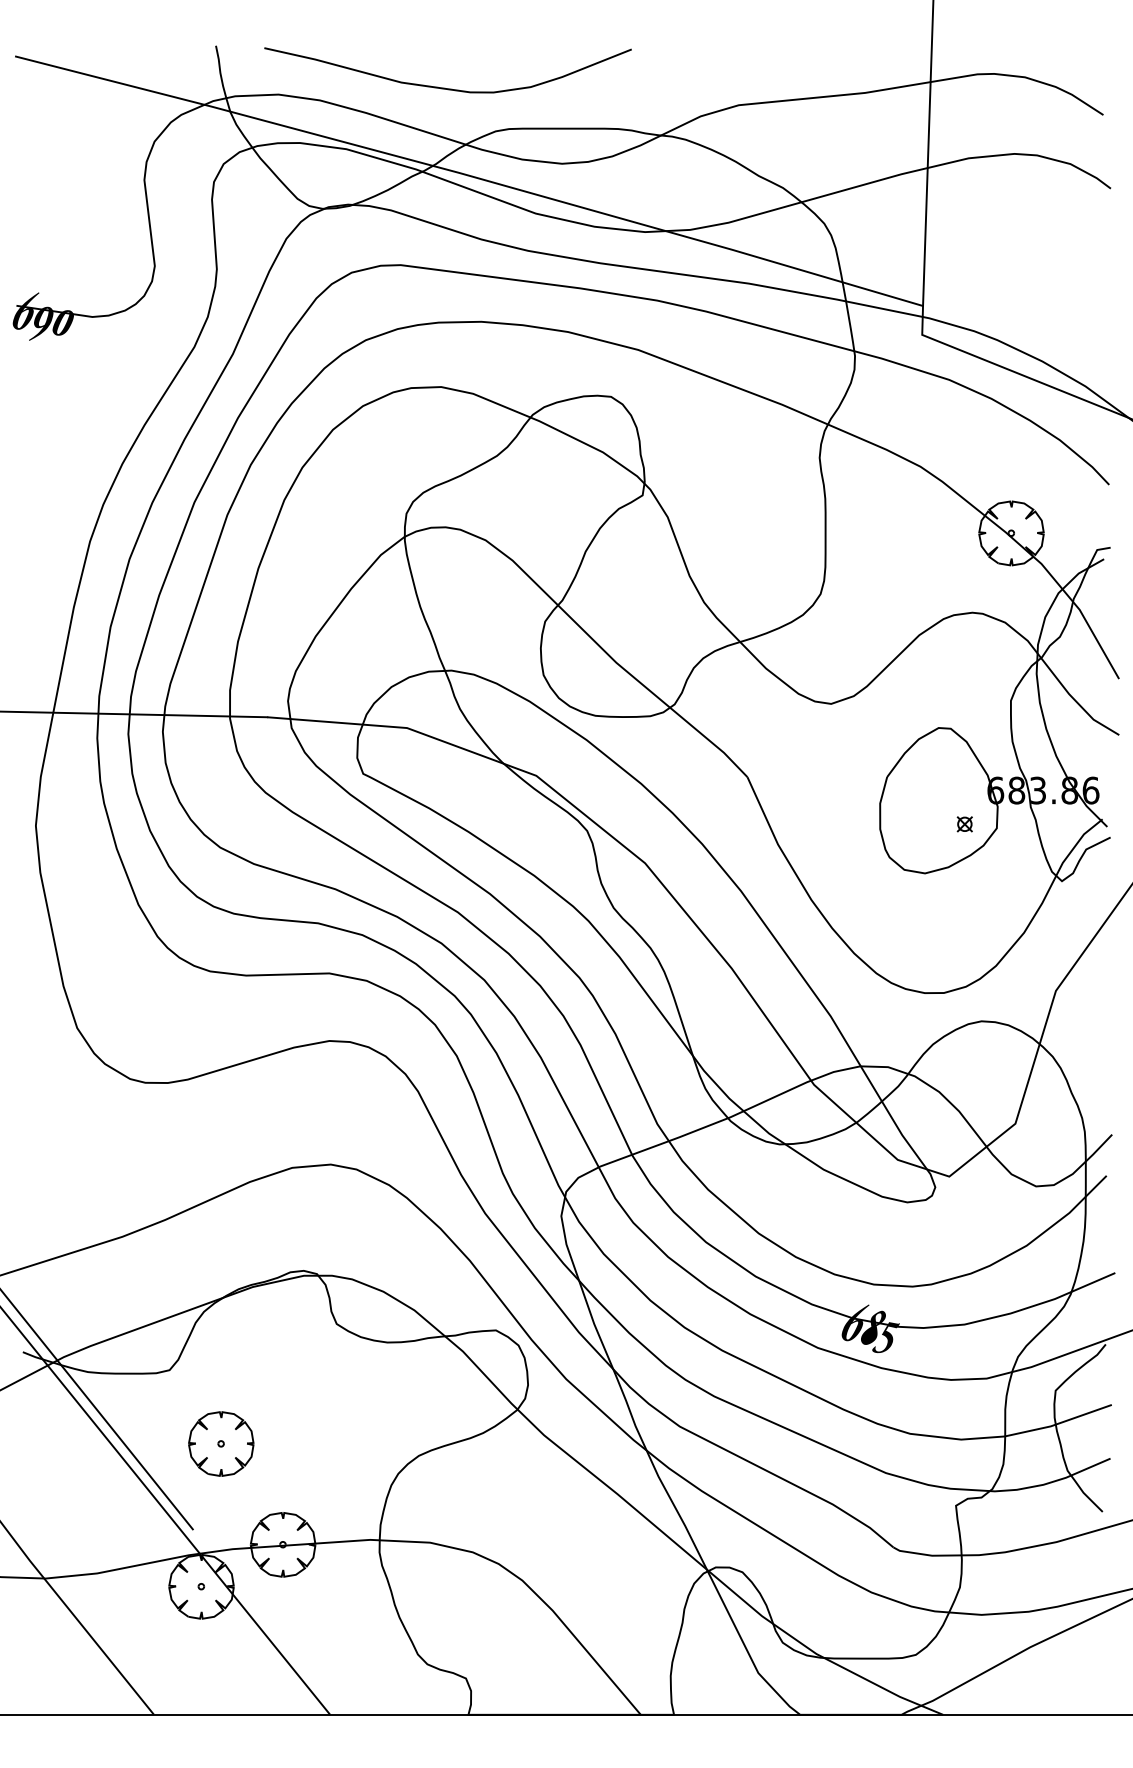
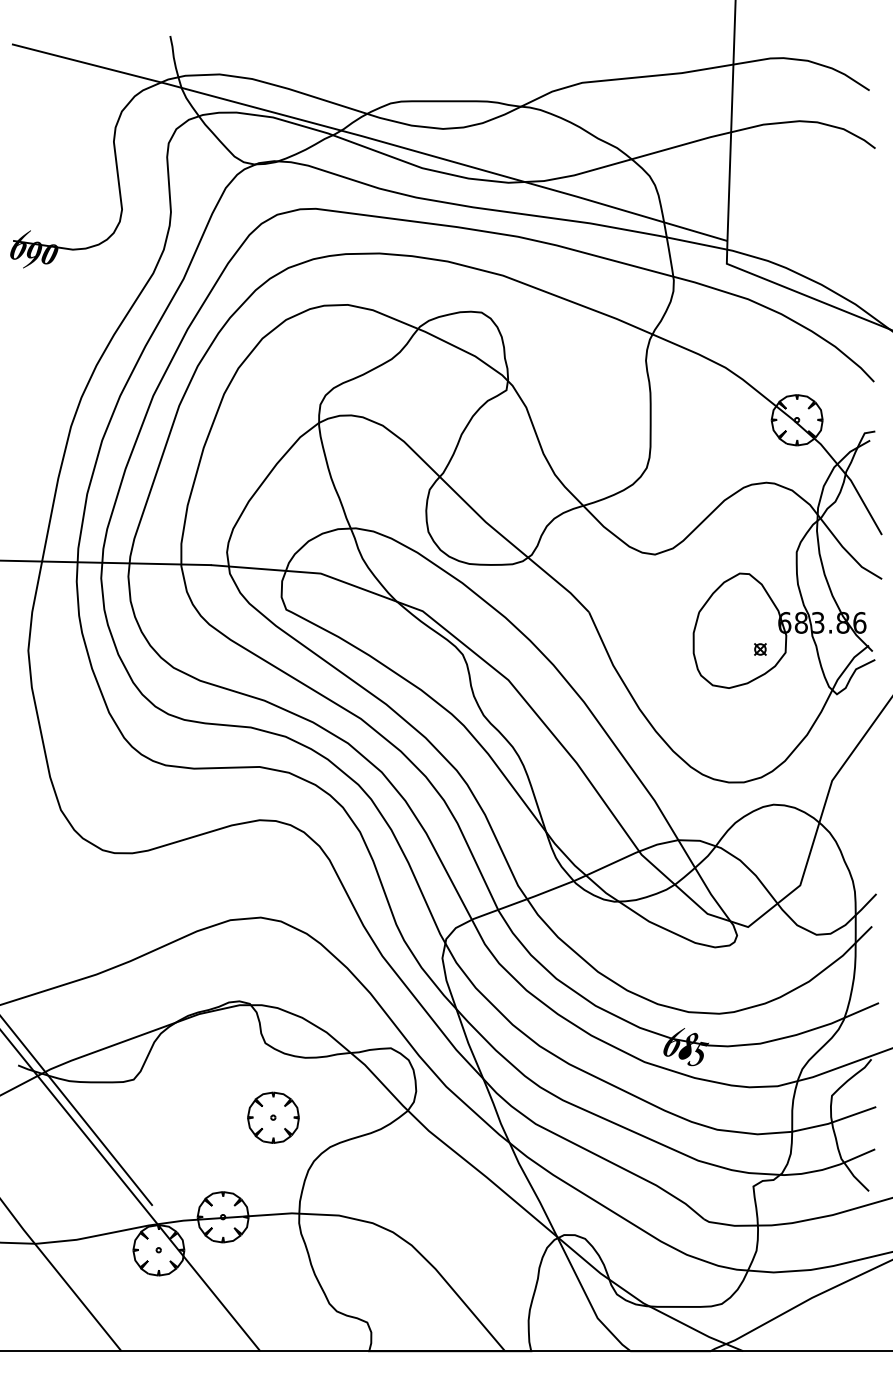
curve: (444, 87) -> (350, 68), removed
part: (221, 1443) -> (273, 1117), moved

